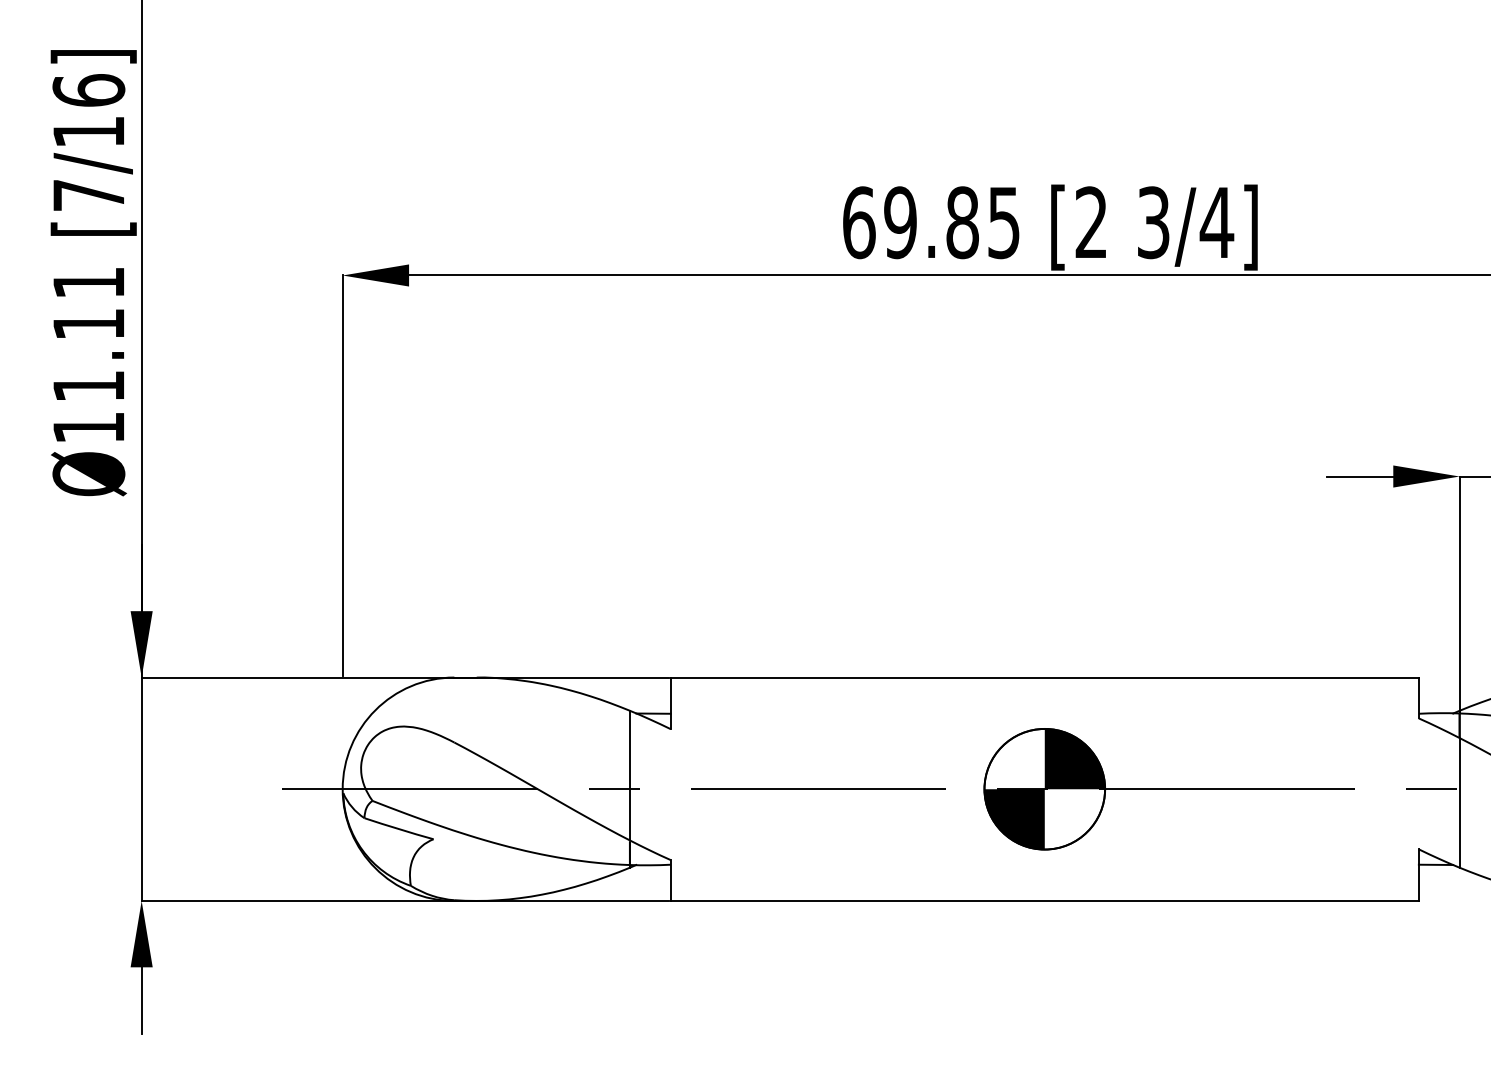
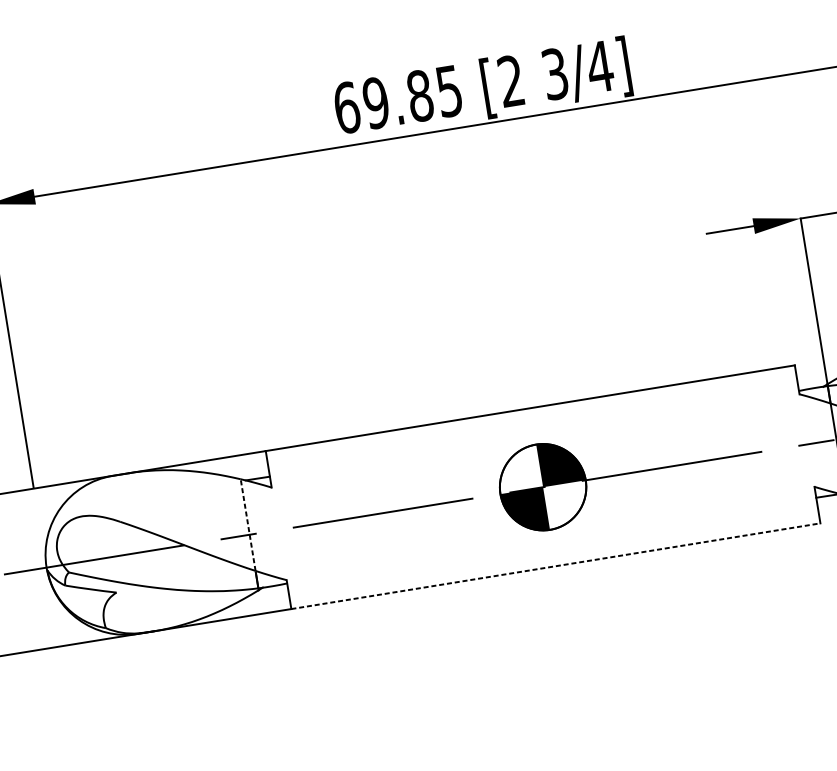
line: (629, 775) -> (247, 525), solid -> dashed
line: (1045, 900) -> (556, 565), solid -> dashed

